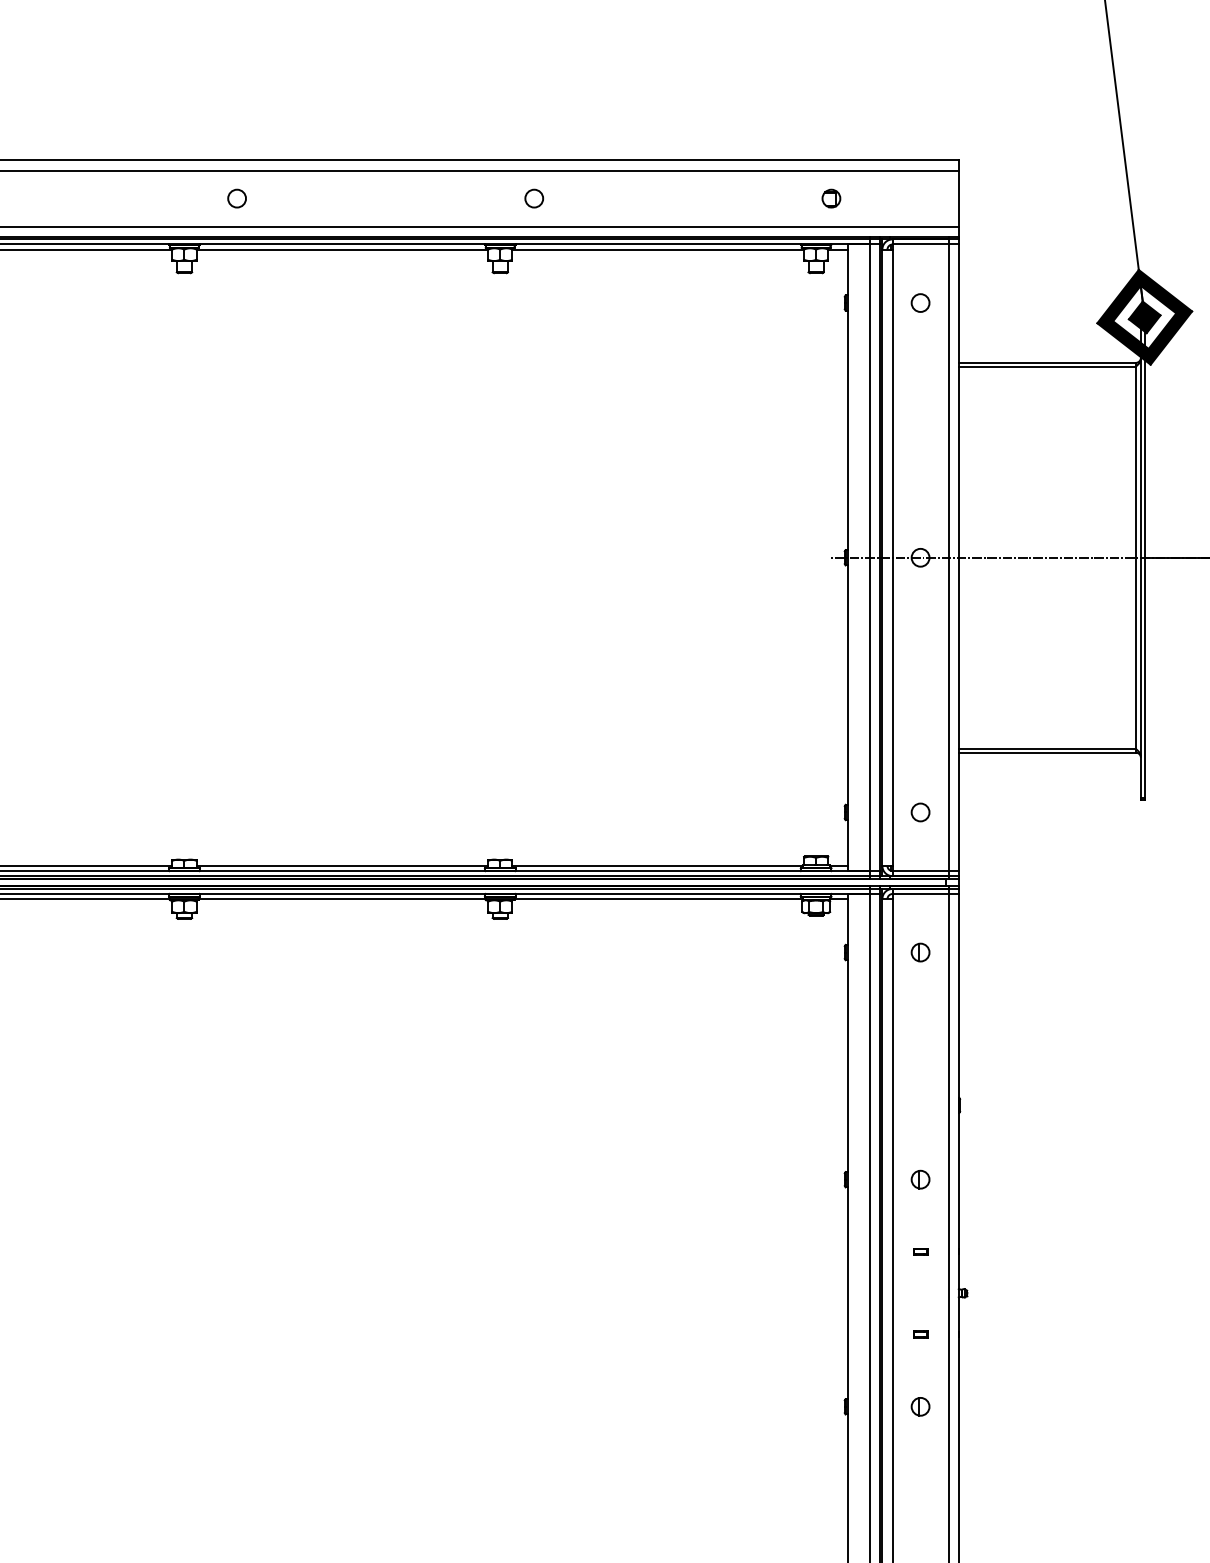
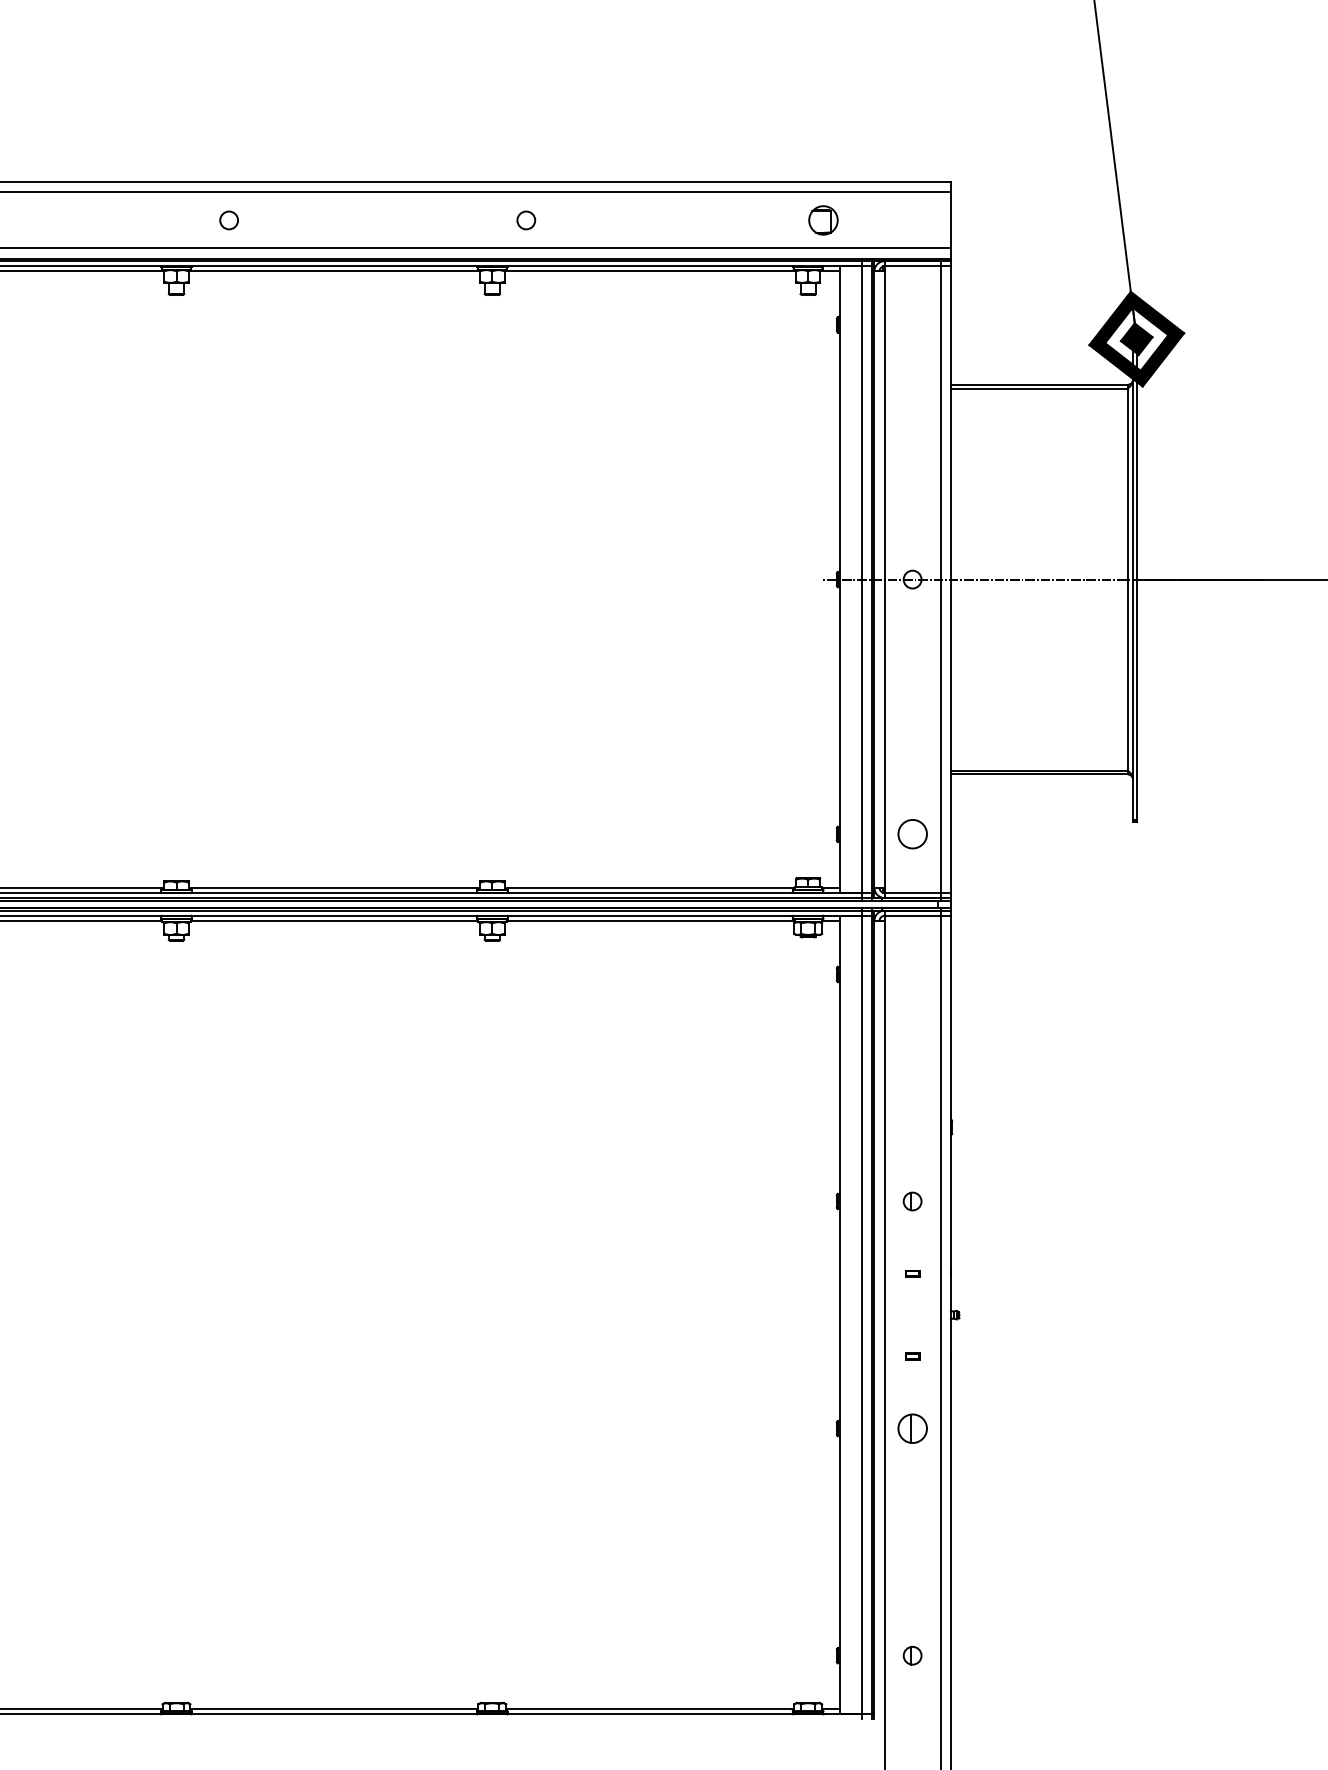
part: (831, 198) -> (823, 220), size x1.6
circle: (920, 302) -> (912, 324), removed
circle: (920, 812) -> (912, 834), size x1.6
part: (920, 952) -> (912, 974), removed
part: (920, 1406) -> (912, 1428), size x1.6

